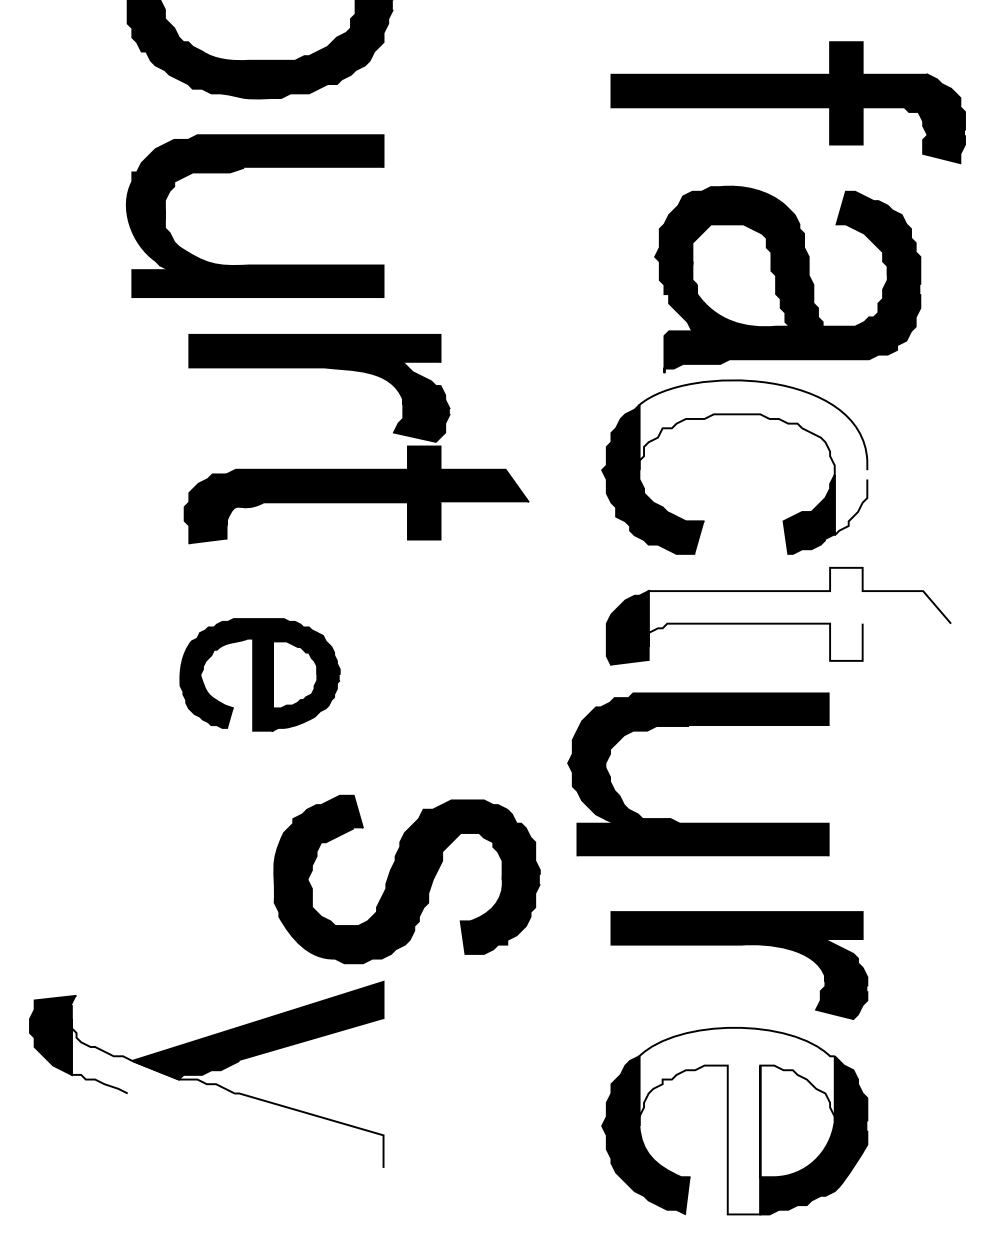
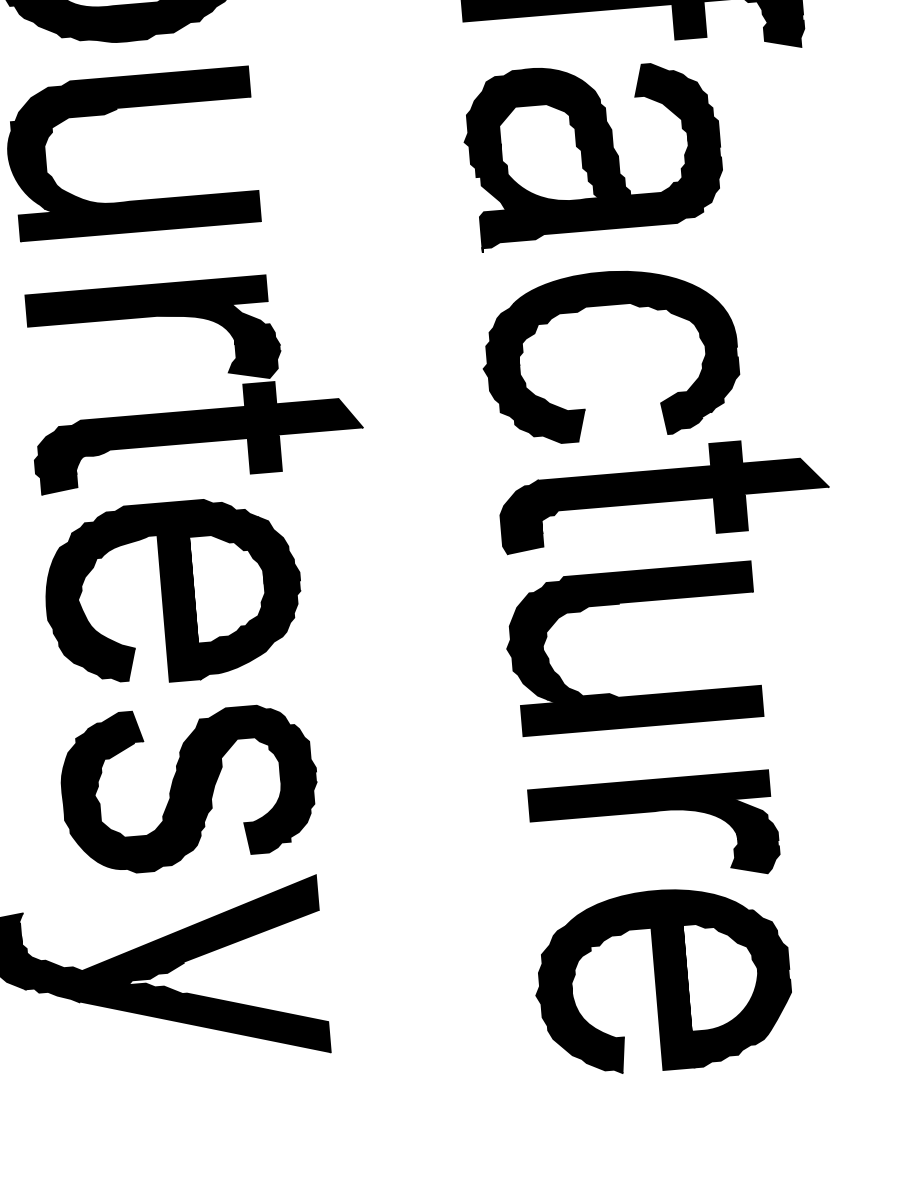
part: (787, 279) -> (592, 153), moved
fill: (753, 457) -> (627, 344), added
part: (356, 468) -> (195, 409), moved
fill: (799, 613) -> (683, 490), added
part: (259, 674) -> (172, 591), size x1.67
part: (698, 822) -> (636, 695), moved
part: (406, 879) -> (189, 787), moved
fill: (227, 1093) -> (175, 994), added
fill: (736, 1120) -> (664, 979), added

